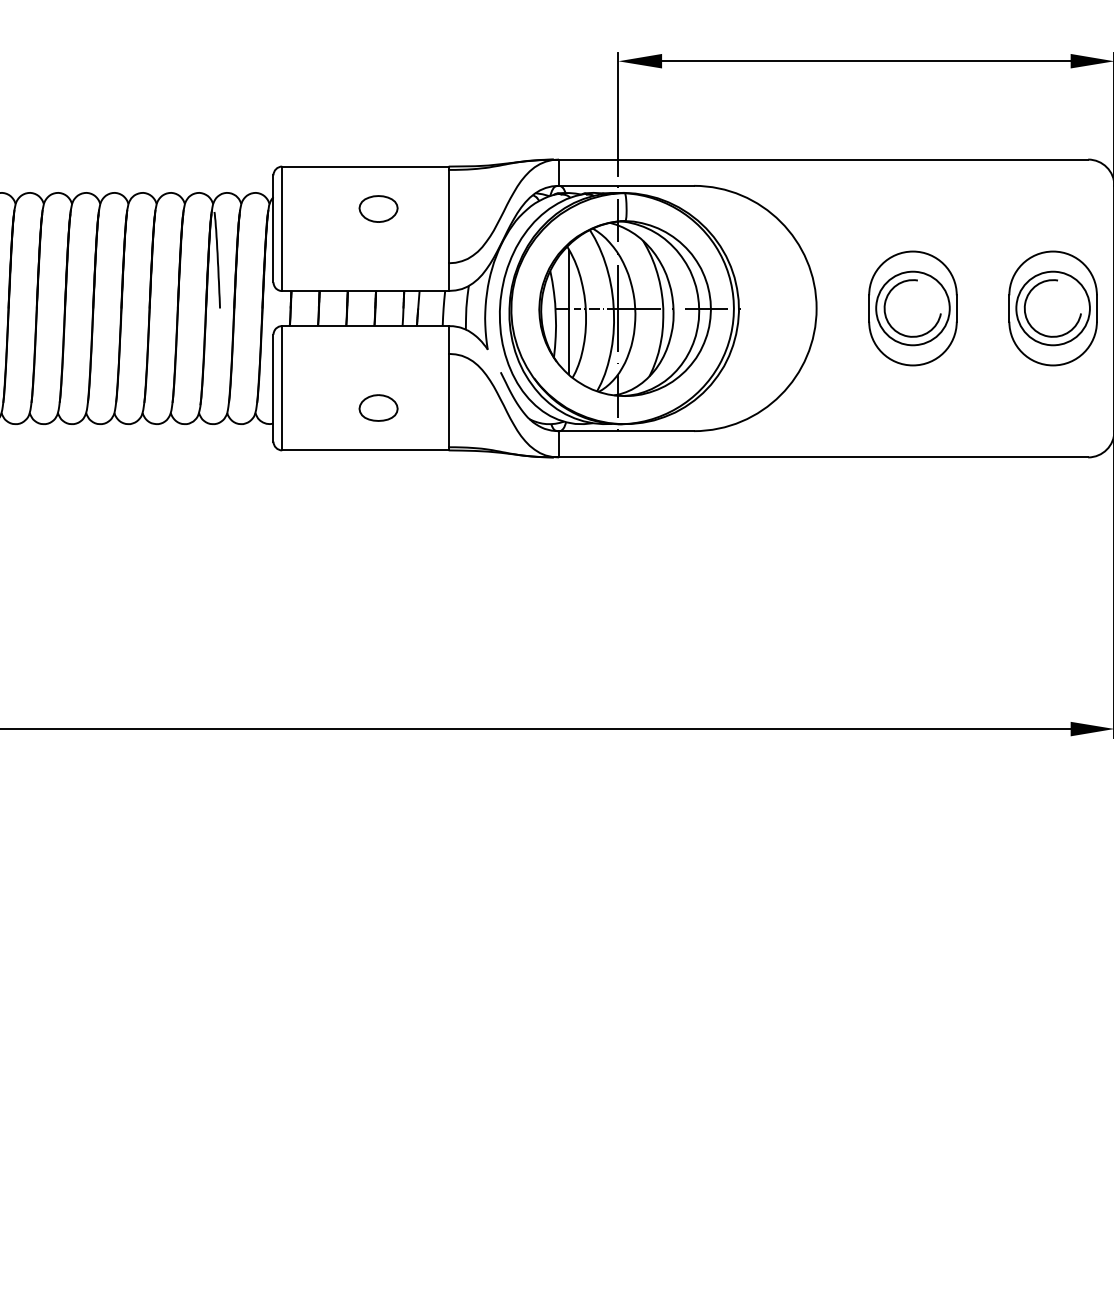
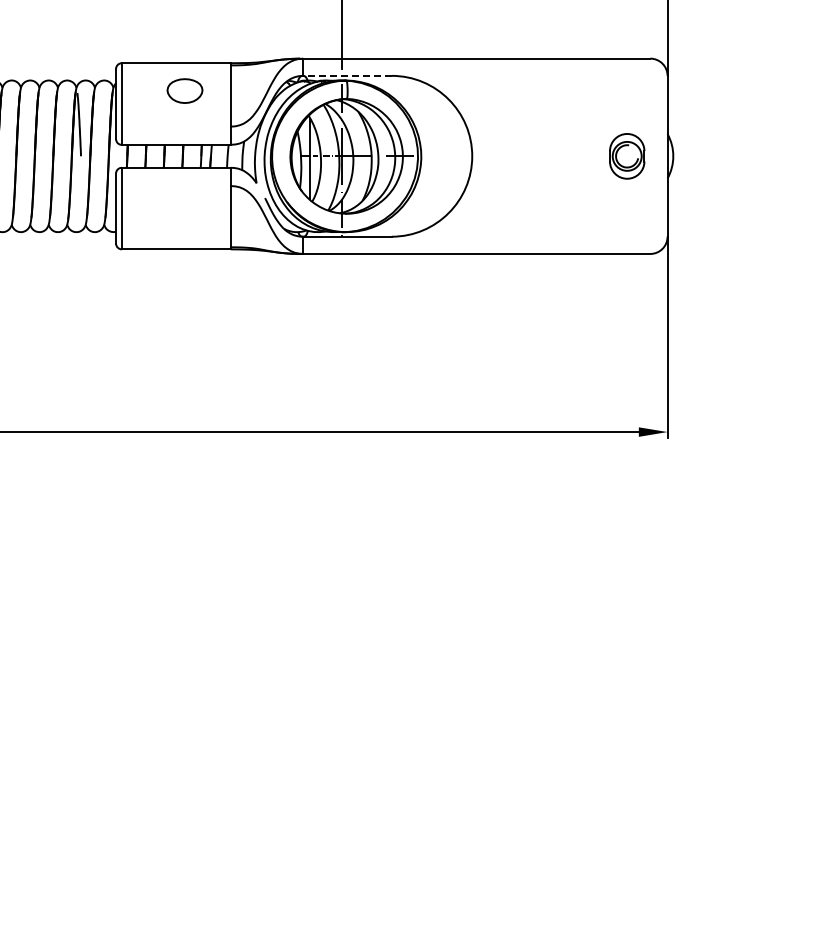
line: (626, 185) -> (347, 75), solid -> dashed
part: (377, 208) -> (184, 90), size x1.4
part: (911, 308) -> (534, 156), removed
part: (1051, 308) -> (626, 156), size x0.6
part: (377, 407) -> (184, 221), removed

